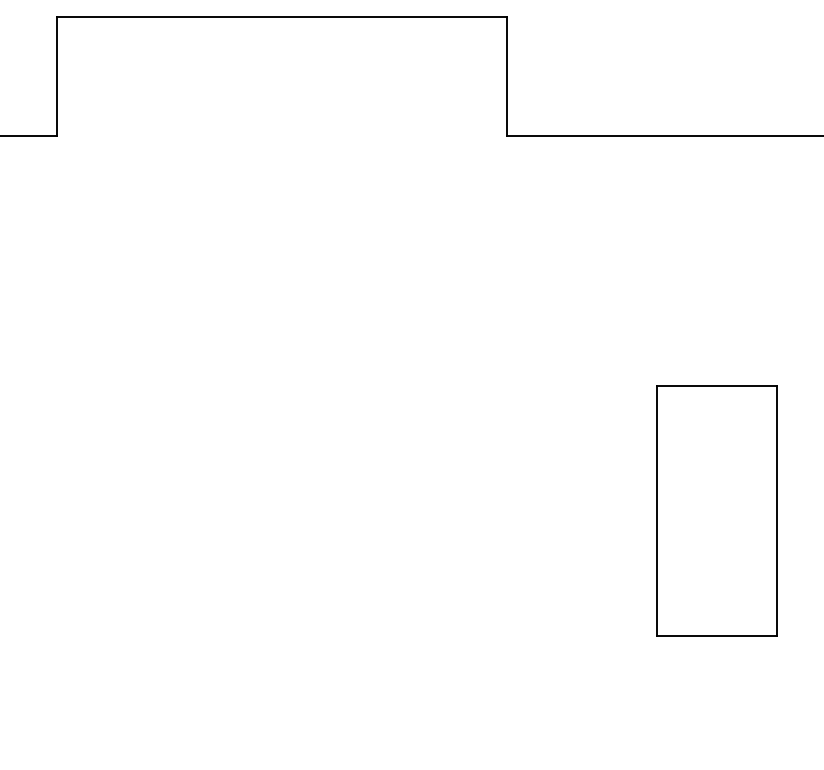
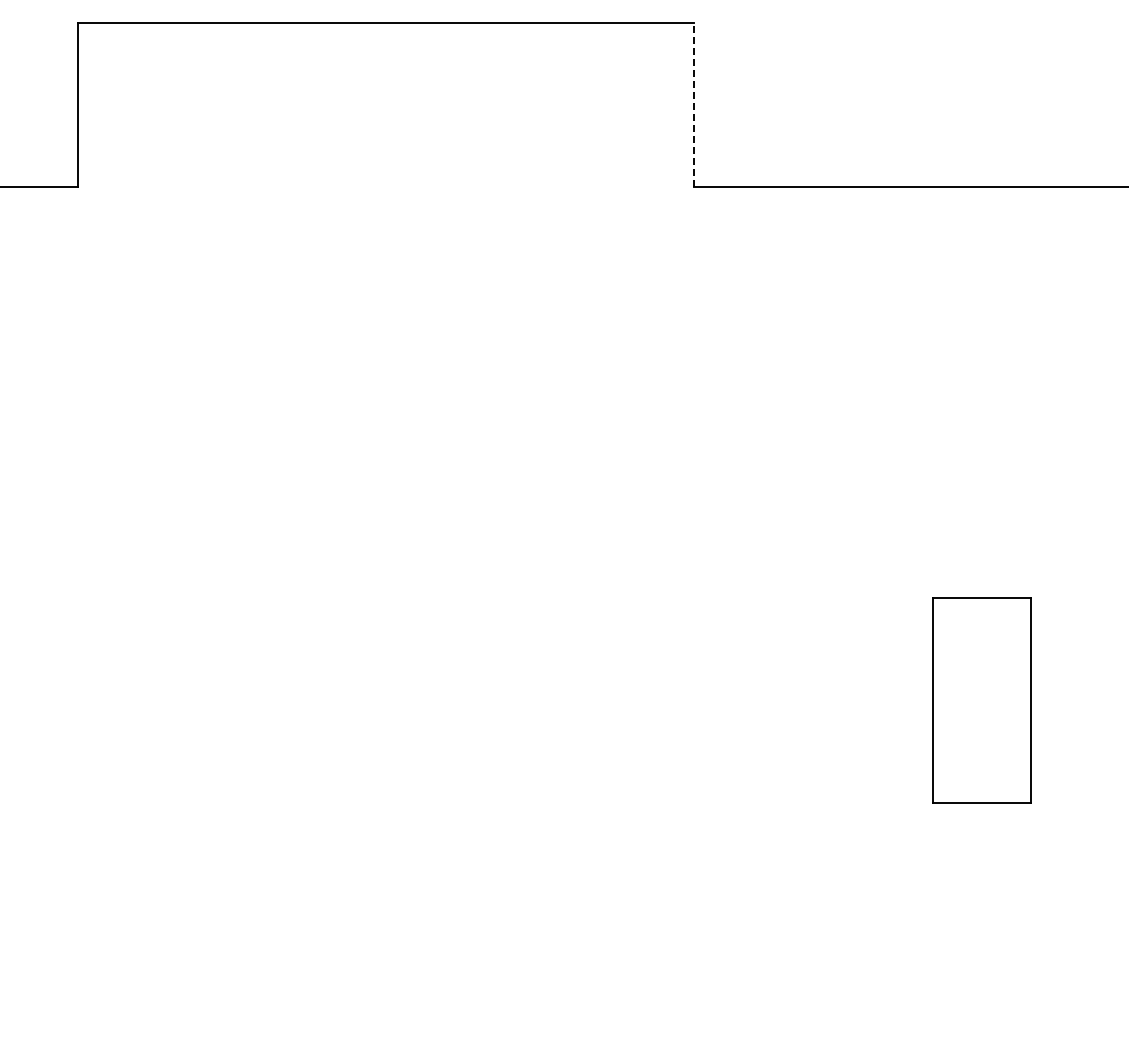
line: (506, 76) -> (694, 104), solid -> dashed
part: (716, 511) -> (981, 700), size x0.6

